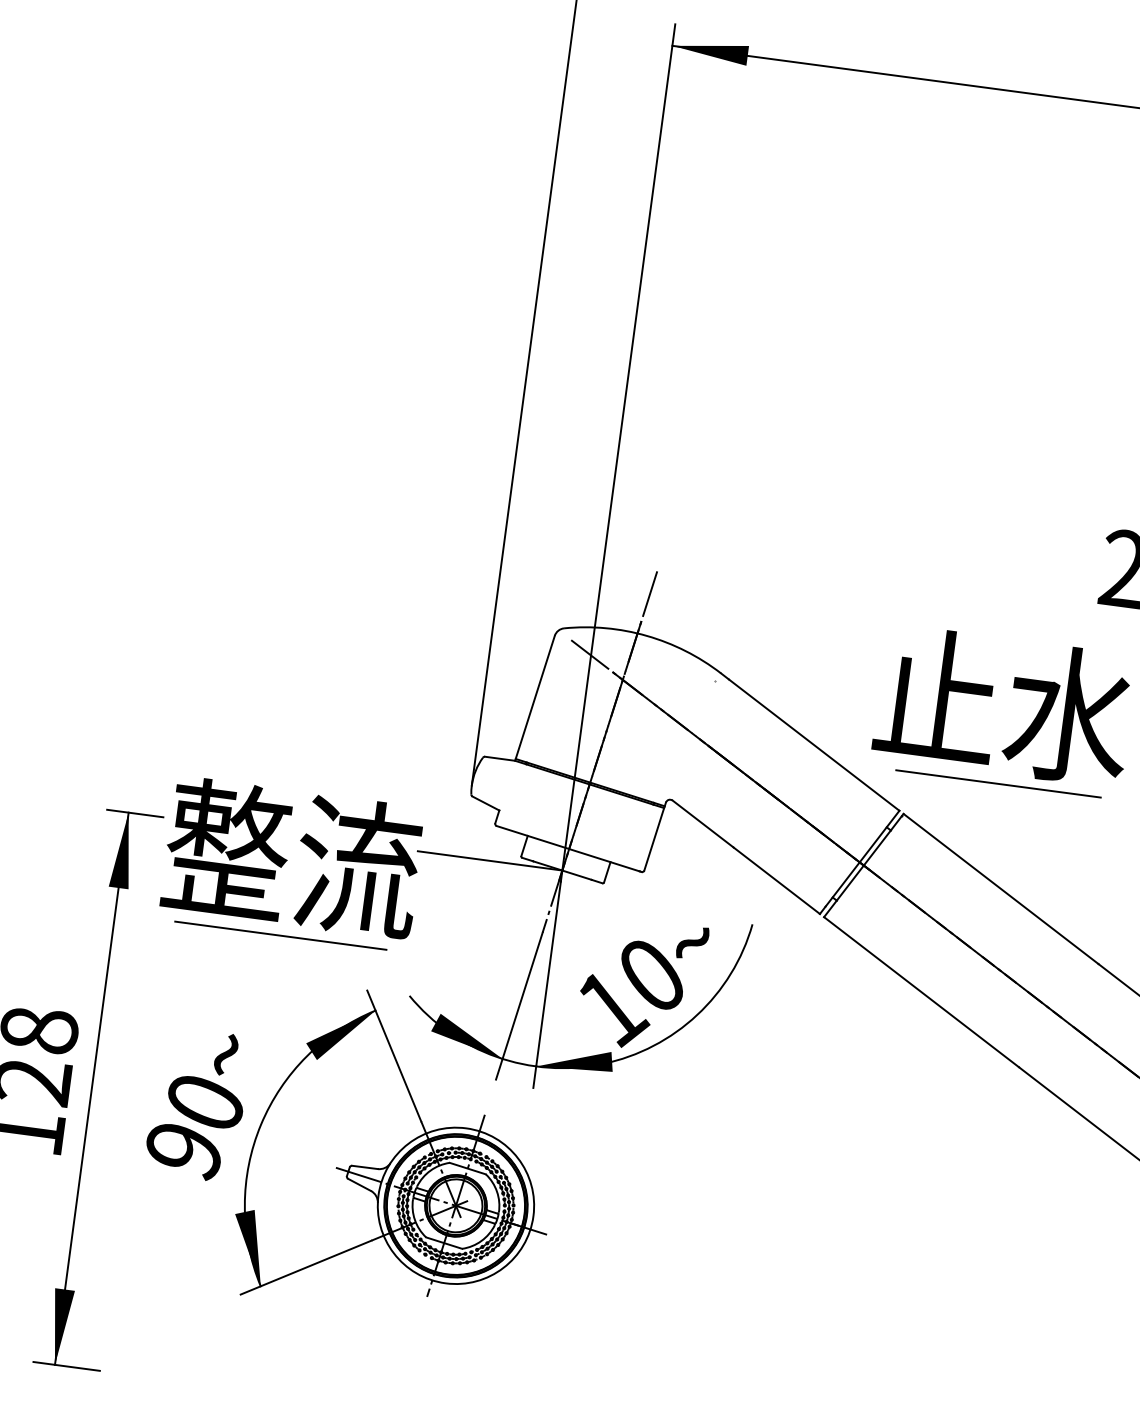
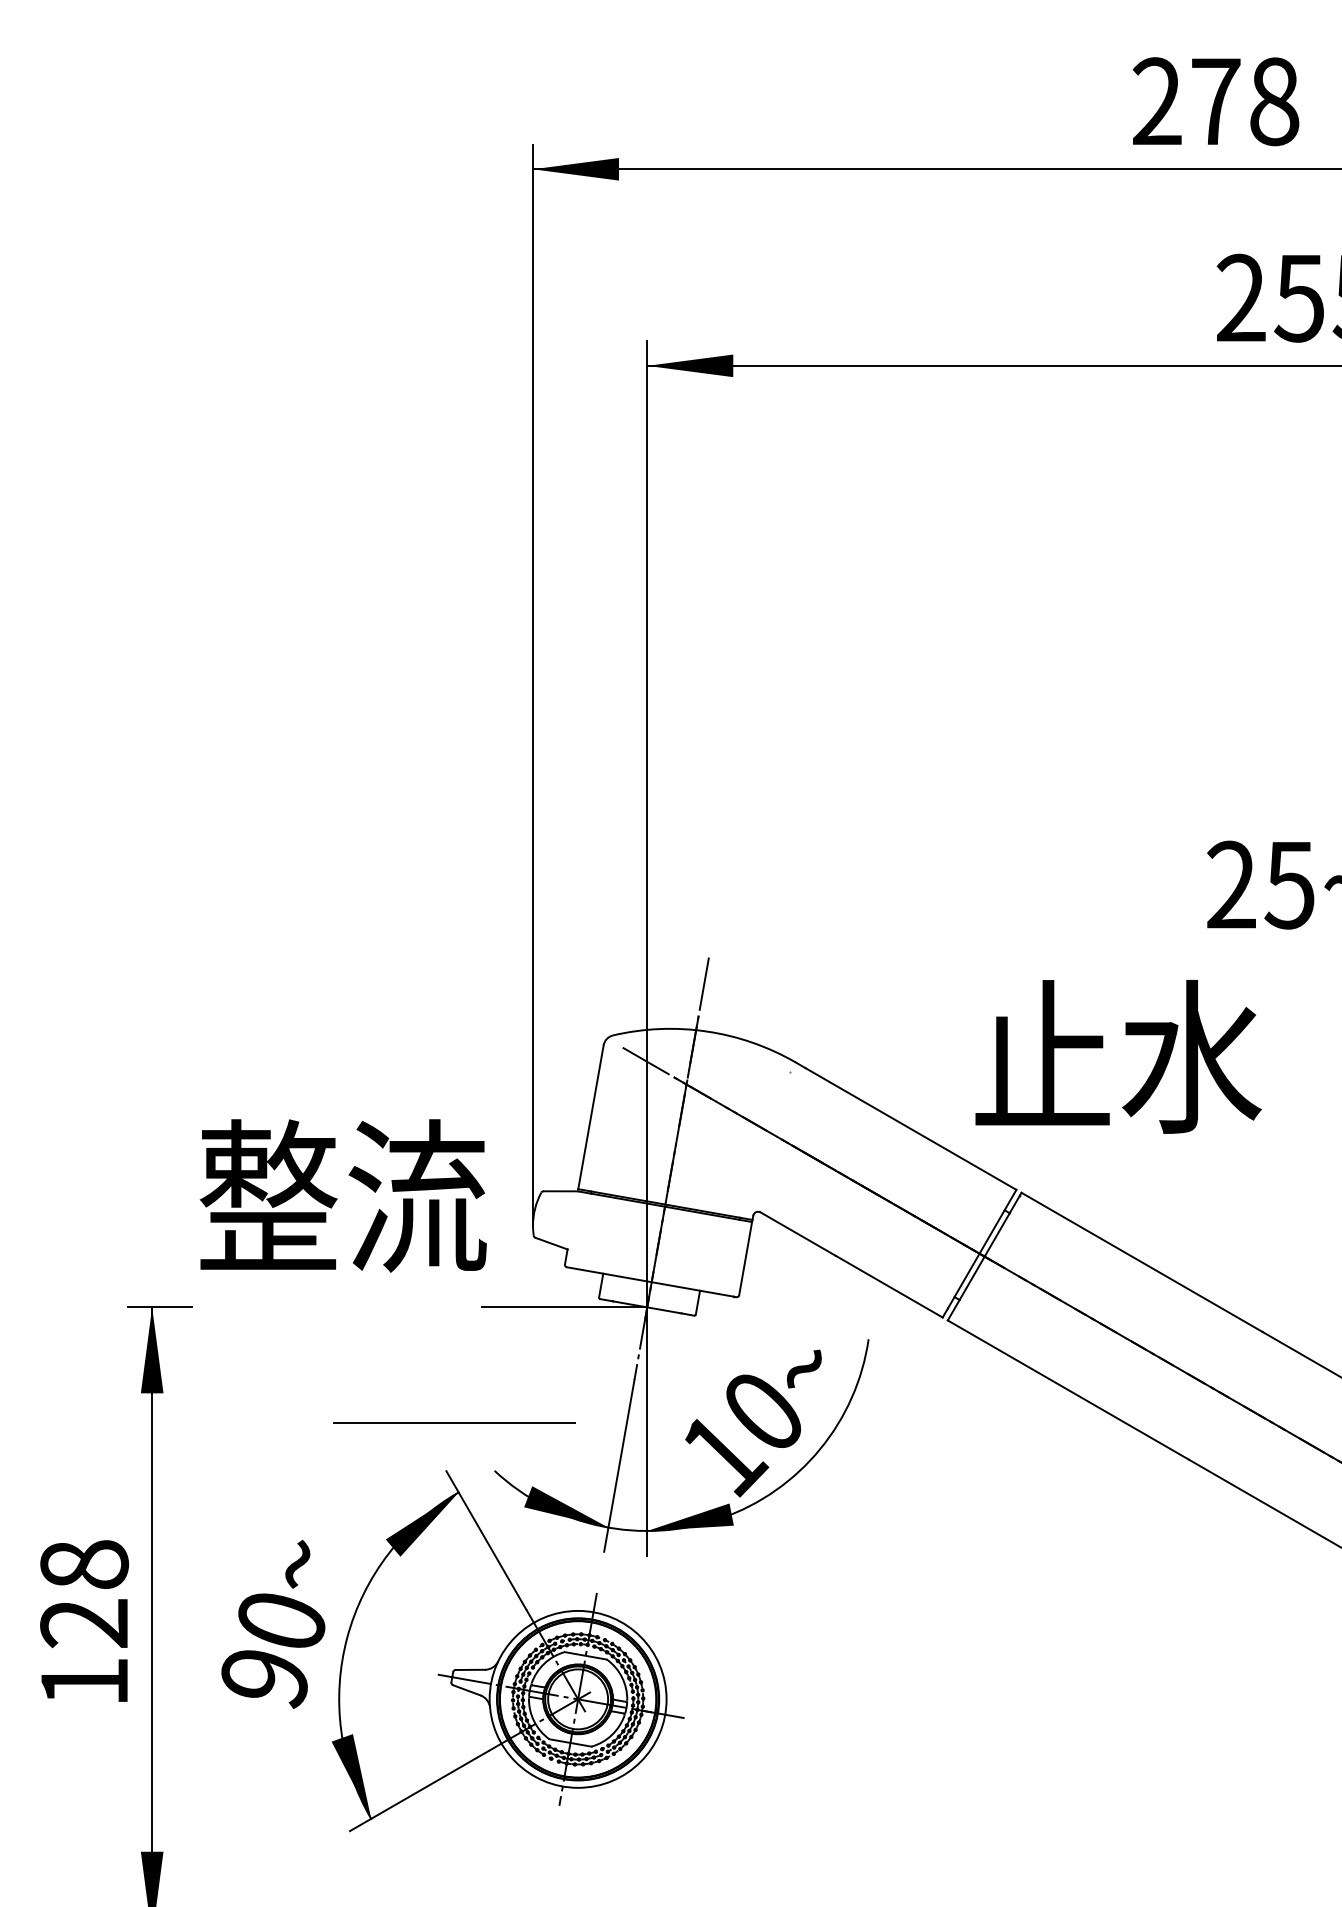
line: (998, 783) -> (1123, 1144), removed
text: (292, 857) -> (342, 1195), moved
line: (281, 935) -> (454, 1422), moved

